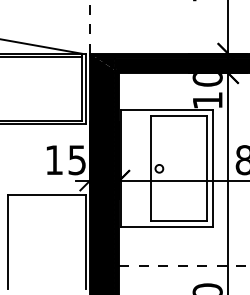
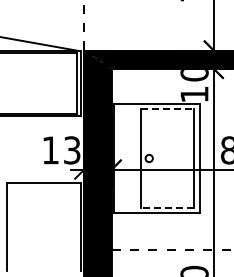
line: (178, 116) -> (167, 109), solid -> dashed
text: (77, 159) -> (72, 149), 15 -> 13
line: (178, 221) -> (167, 207), solid -> dashed

